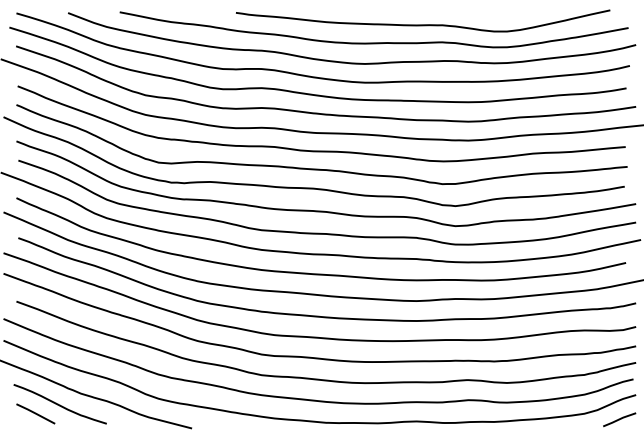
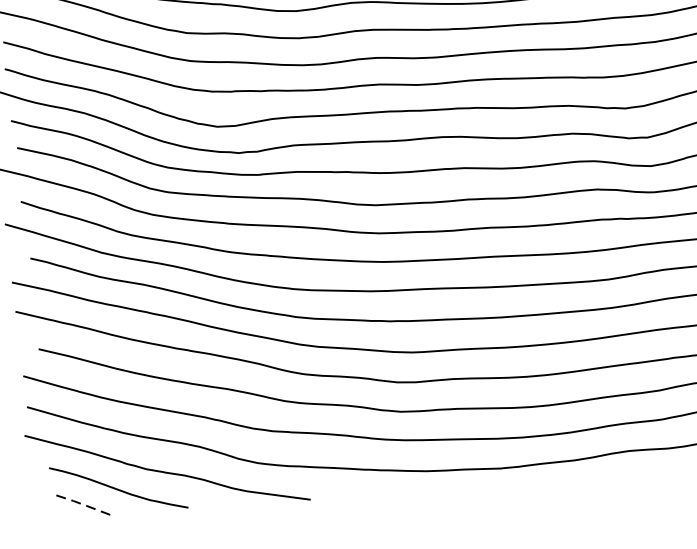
line: (36, 413) -> (86, 505), solid -> dashed

